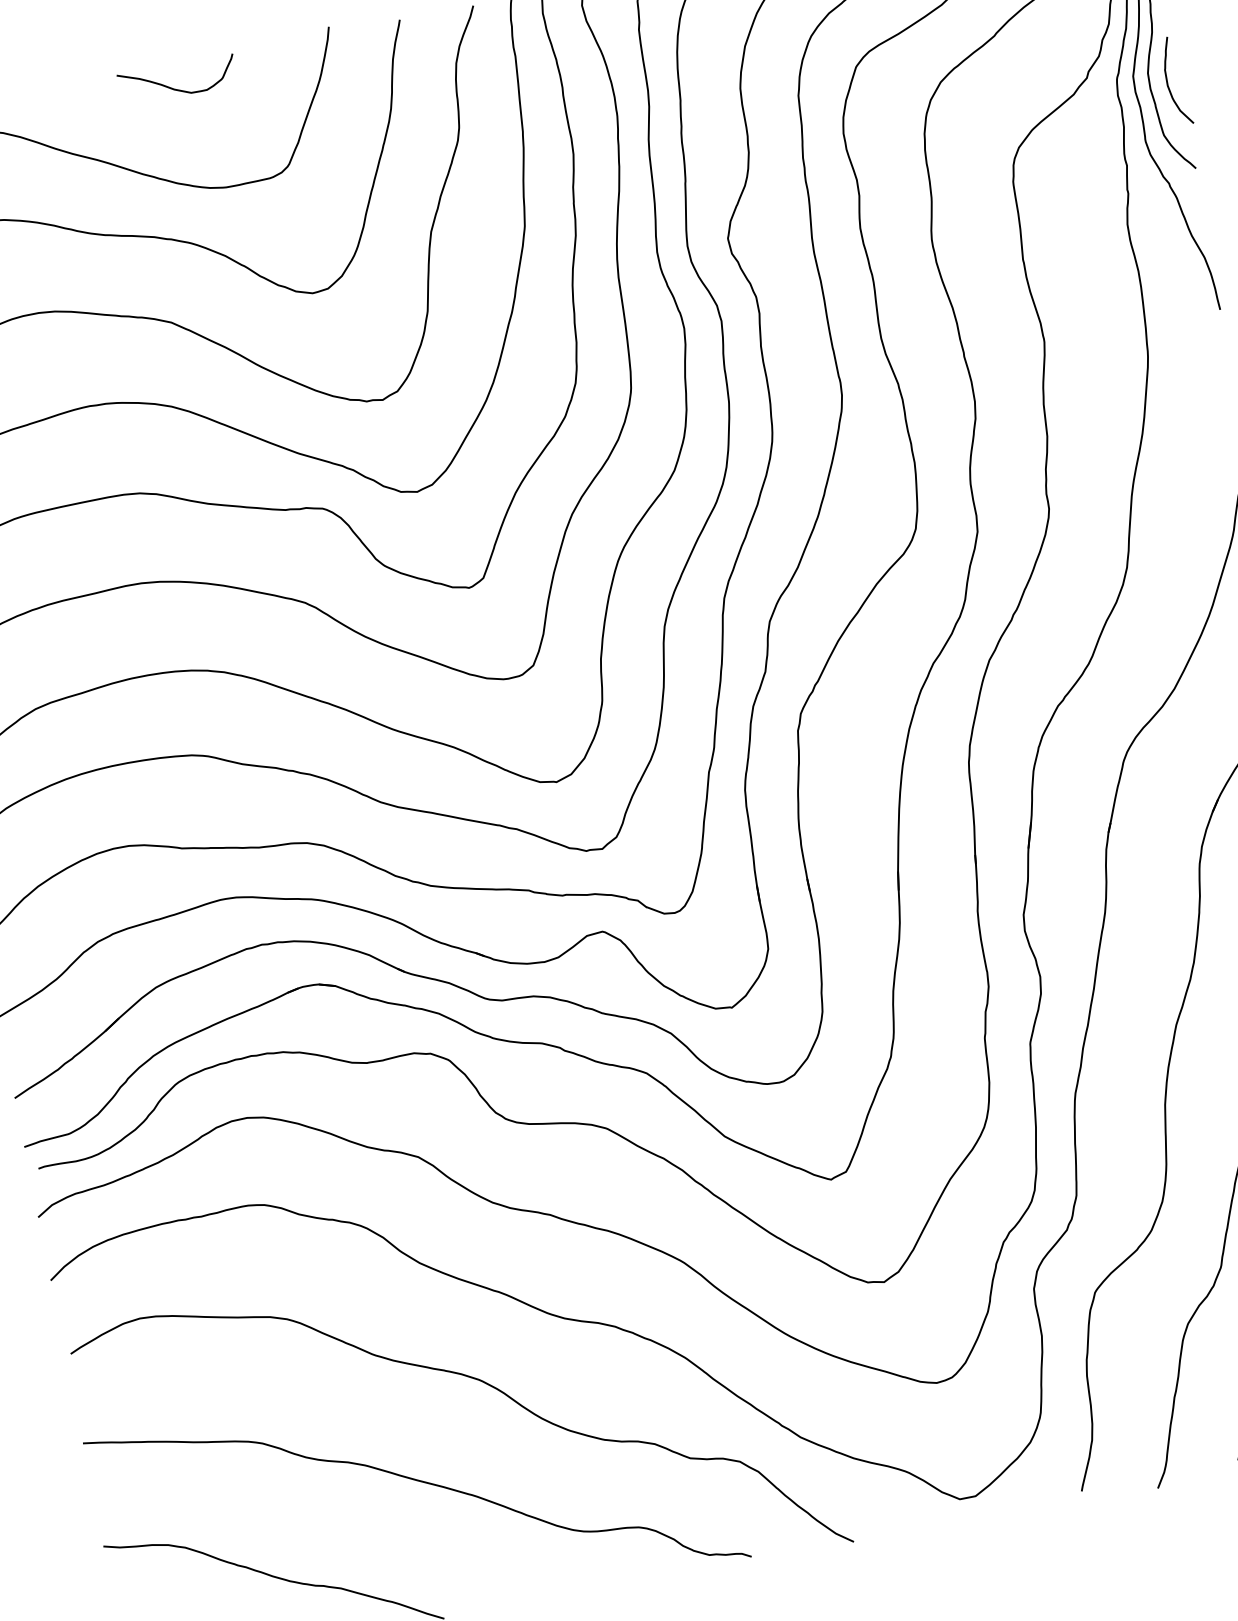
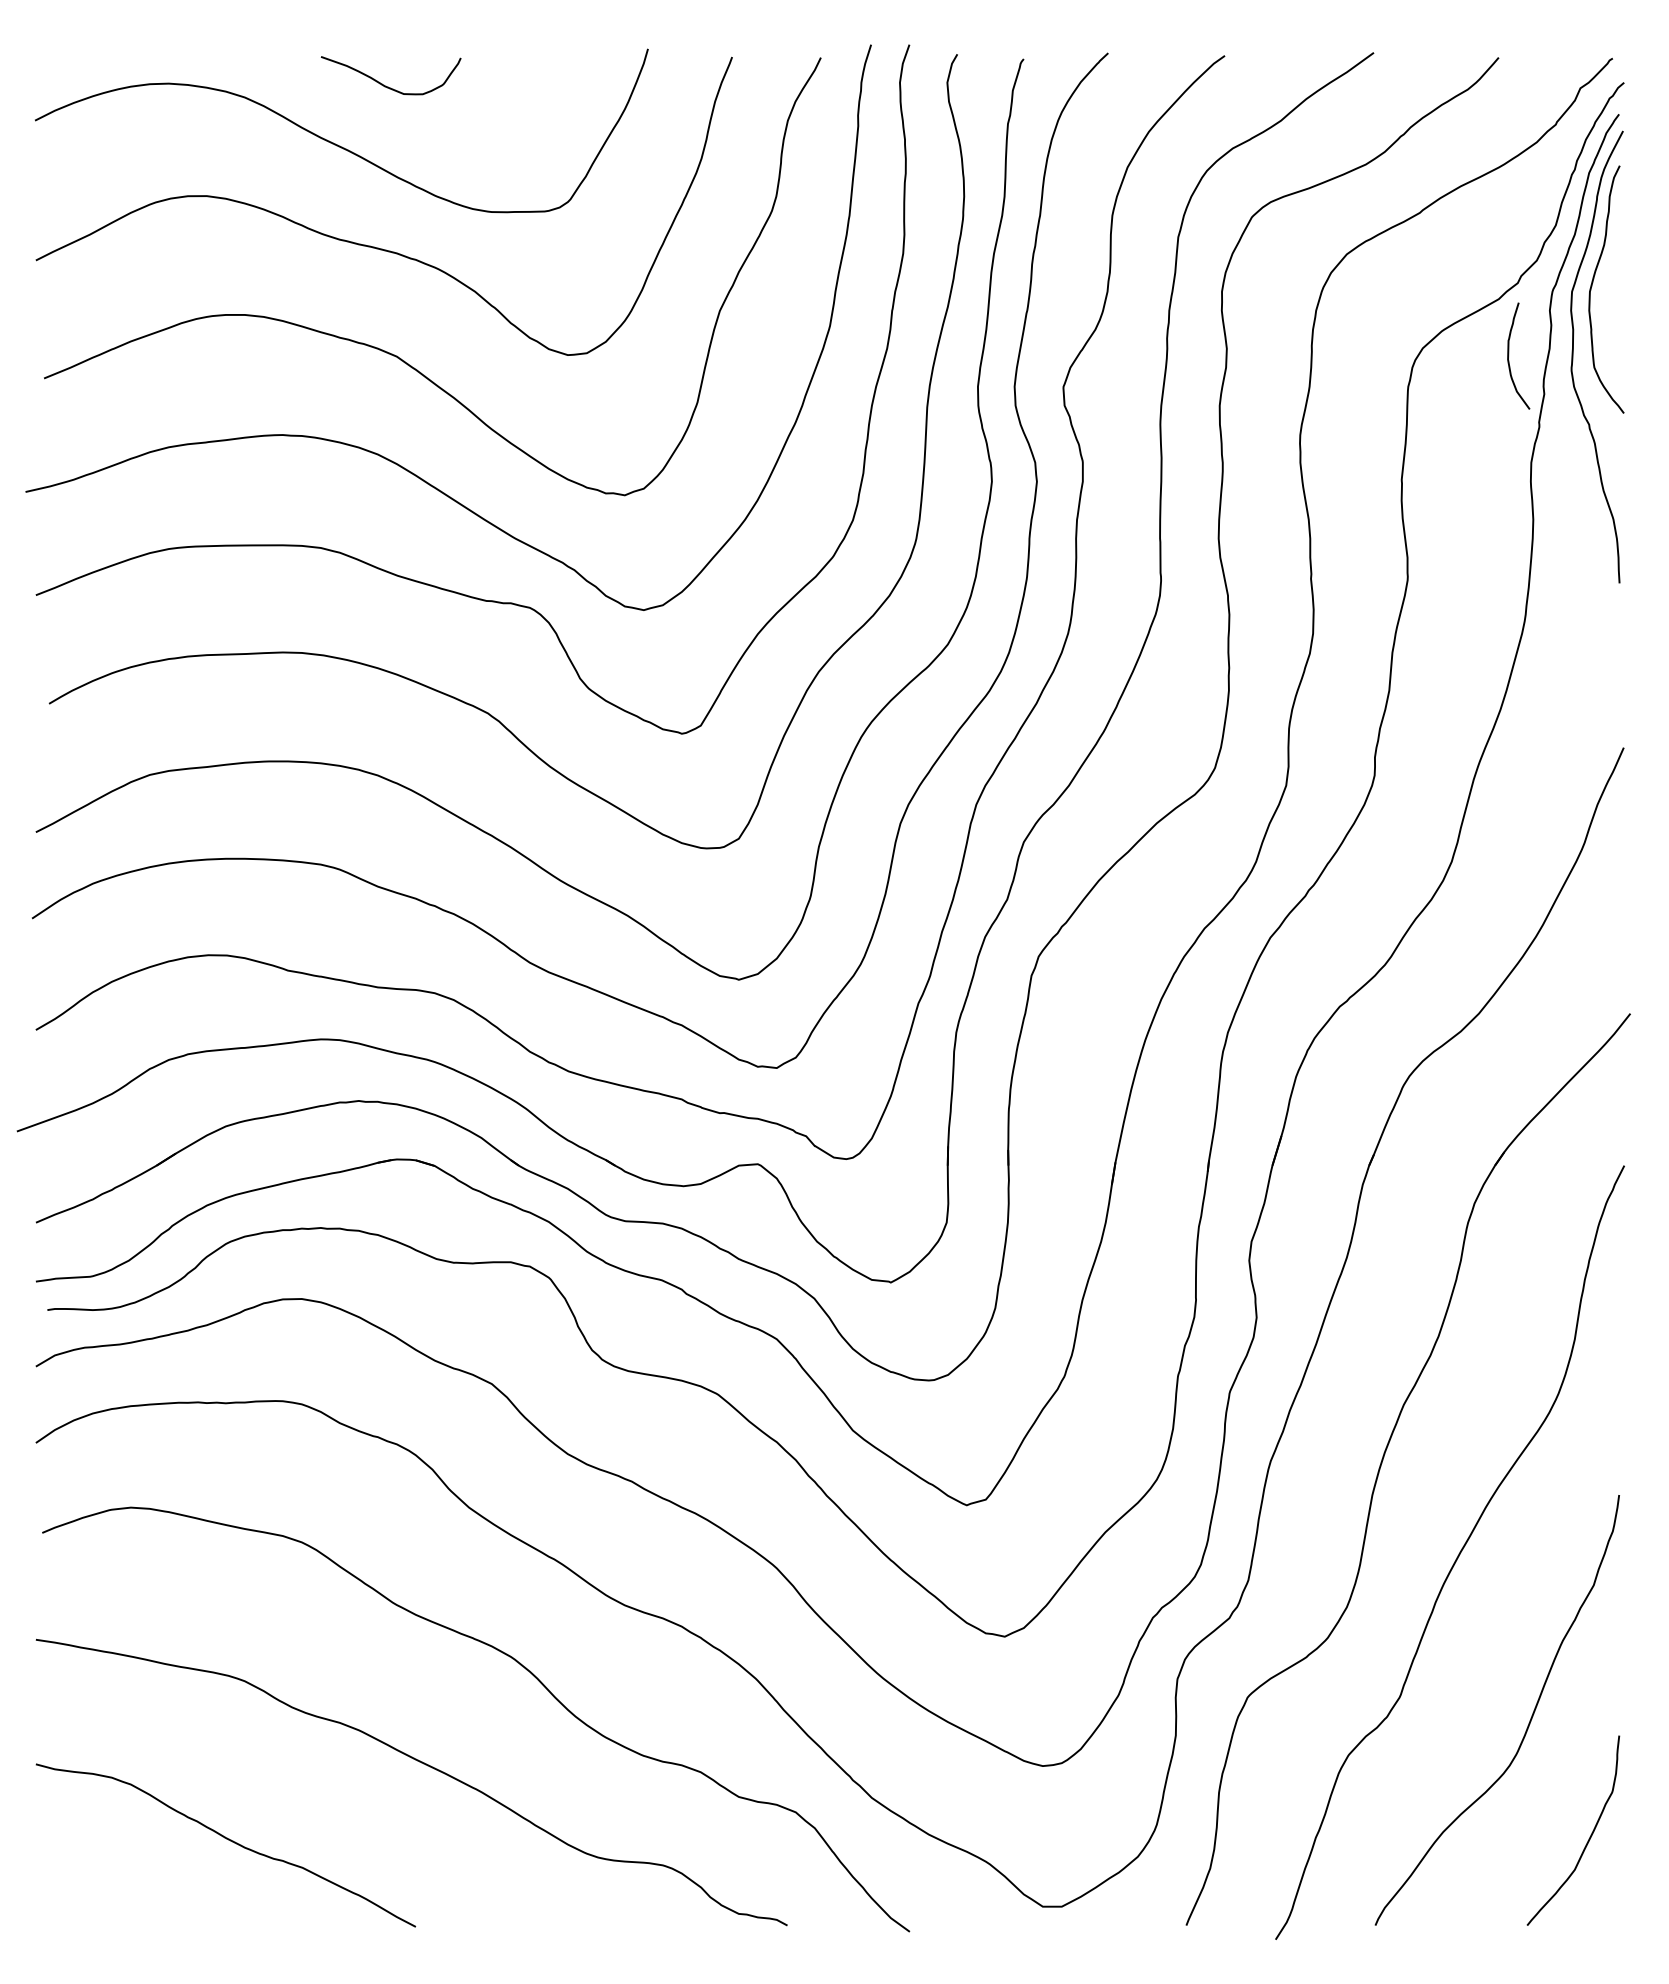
curve: (1168, 82) -> (1509, 355), moved
curve: (177, 89) -> (388, 86), moved

